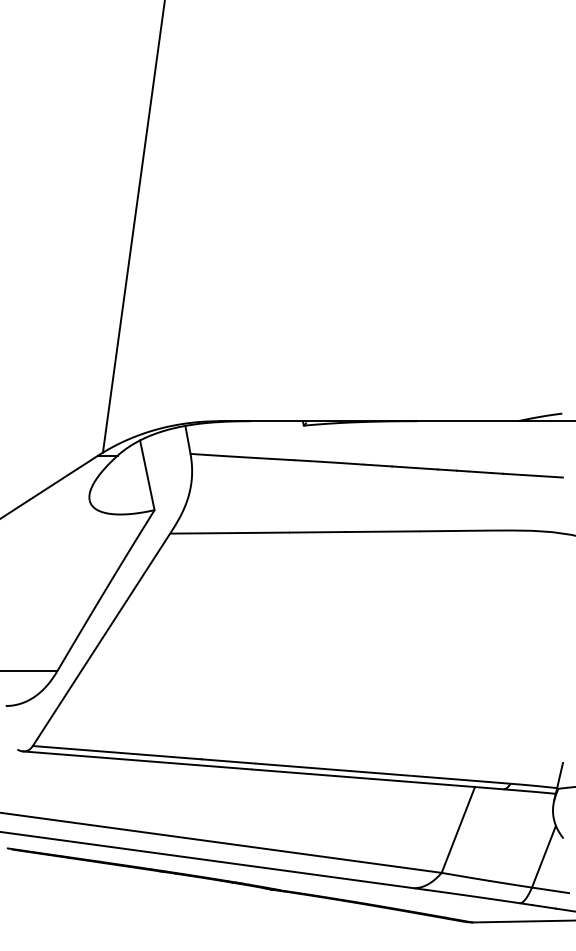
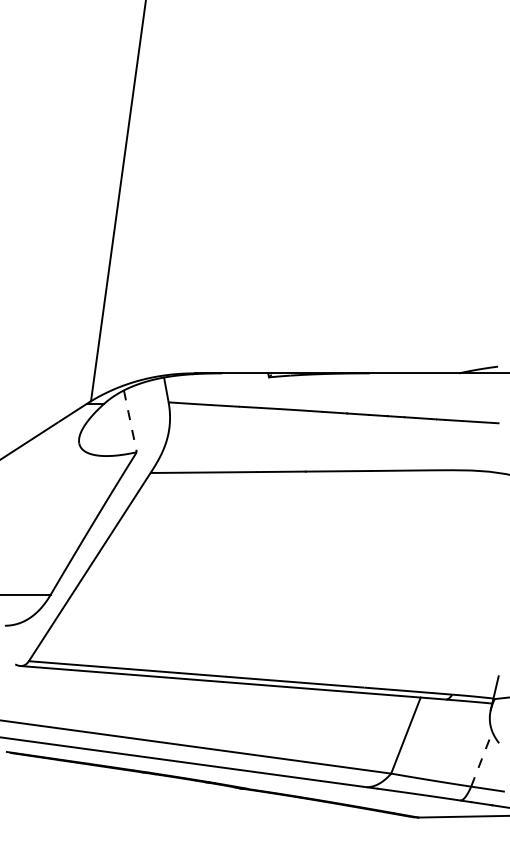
line: (147, 475) -> (130, 421), solid -> dashed
line: (544, 856) -> (482, 759), solid -> dashed

